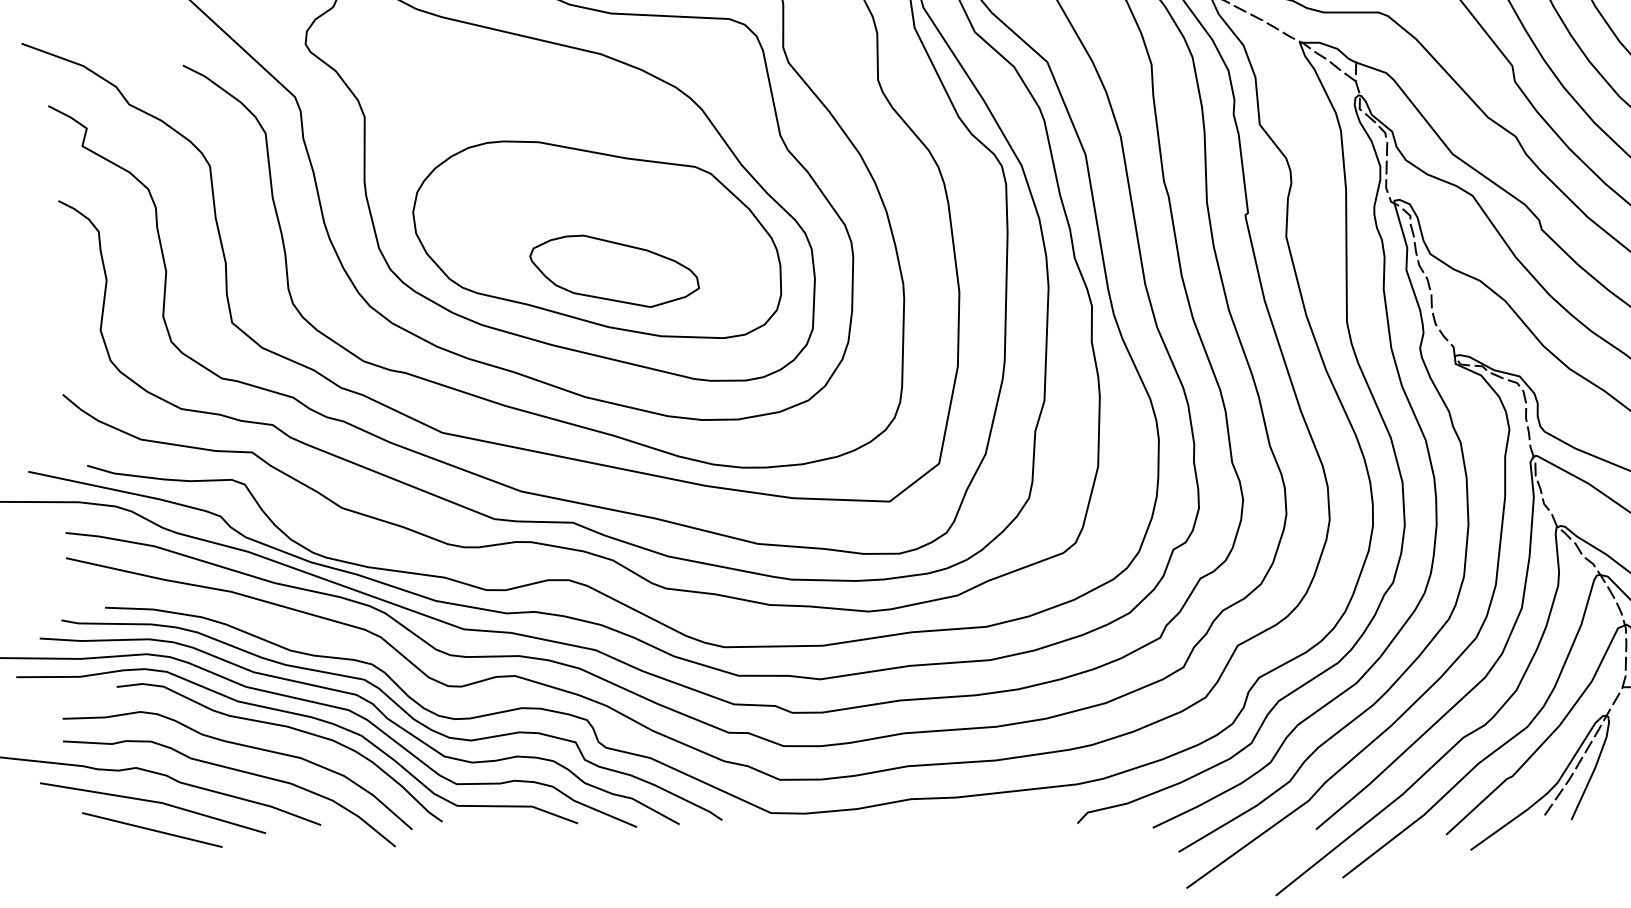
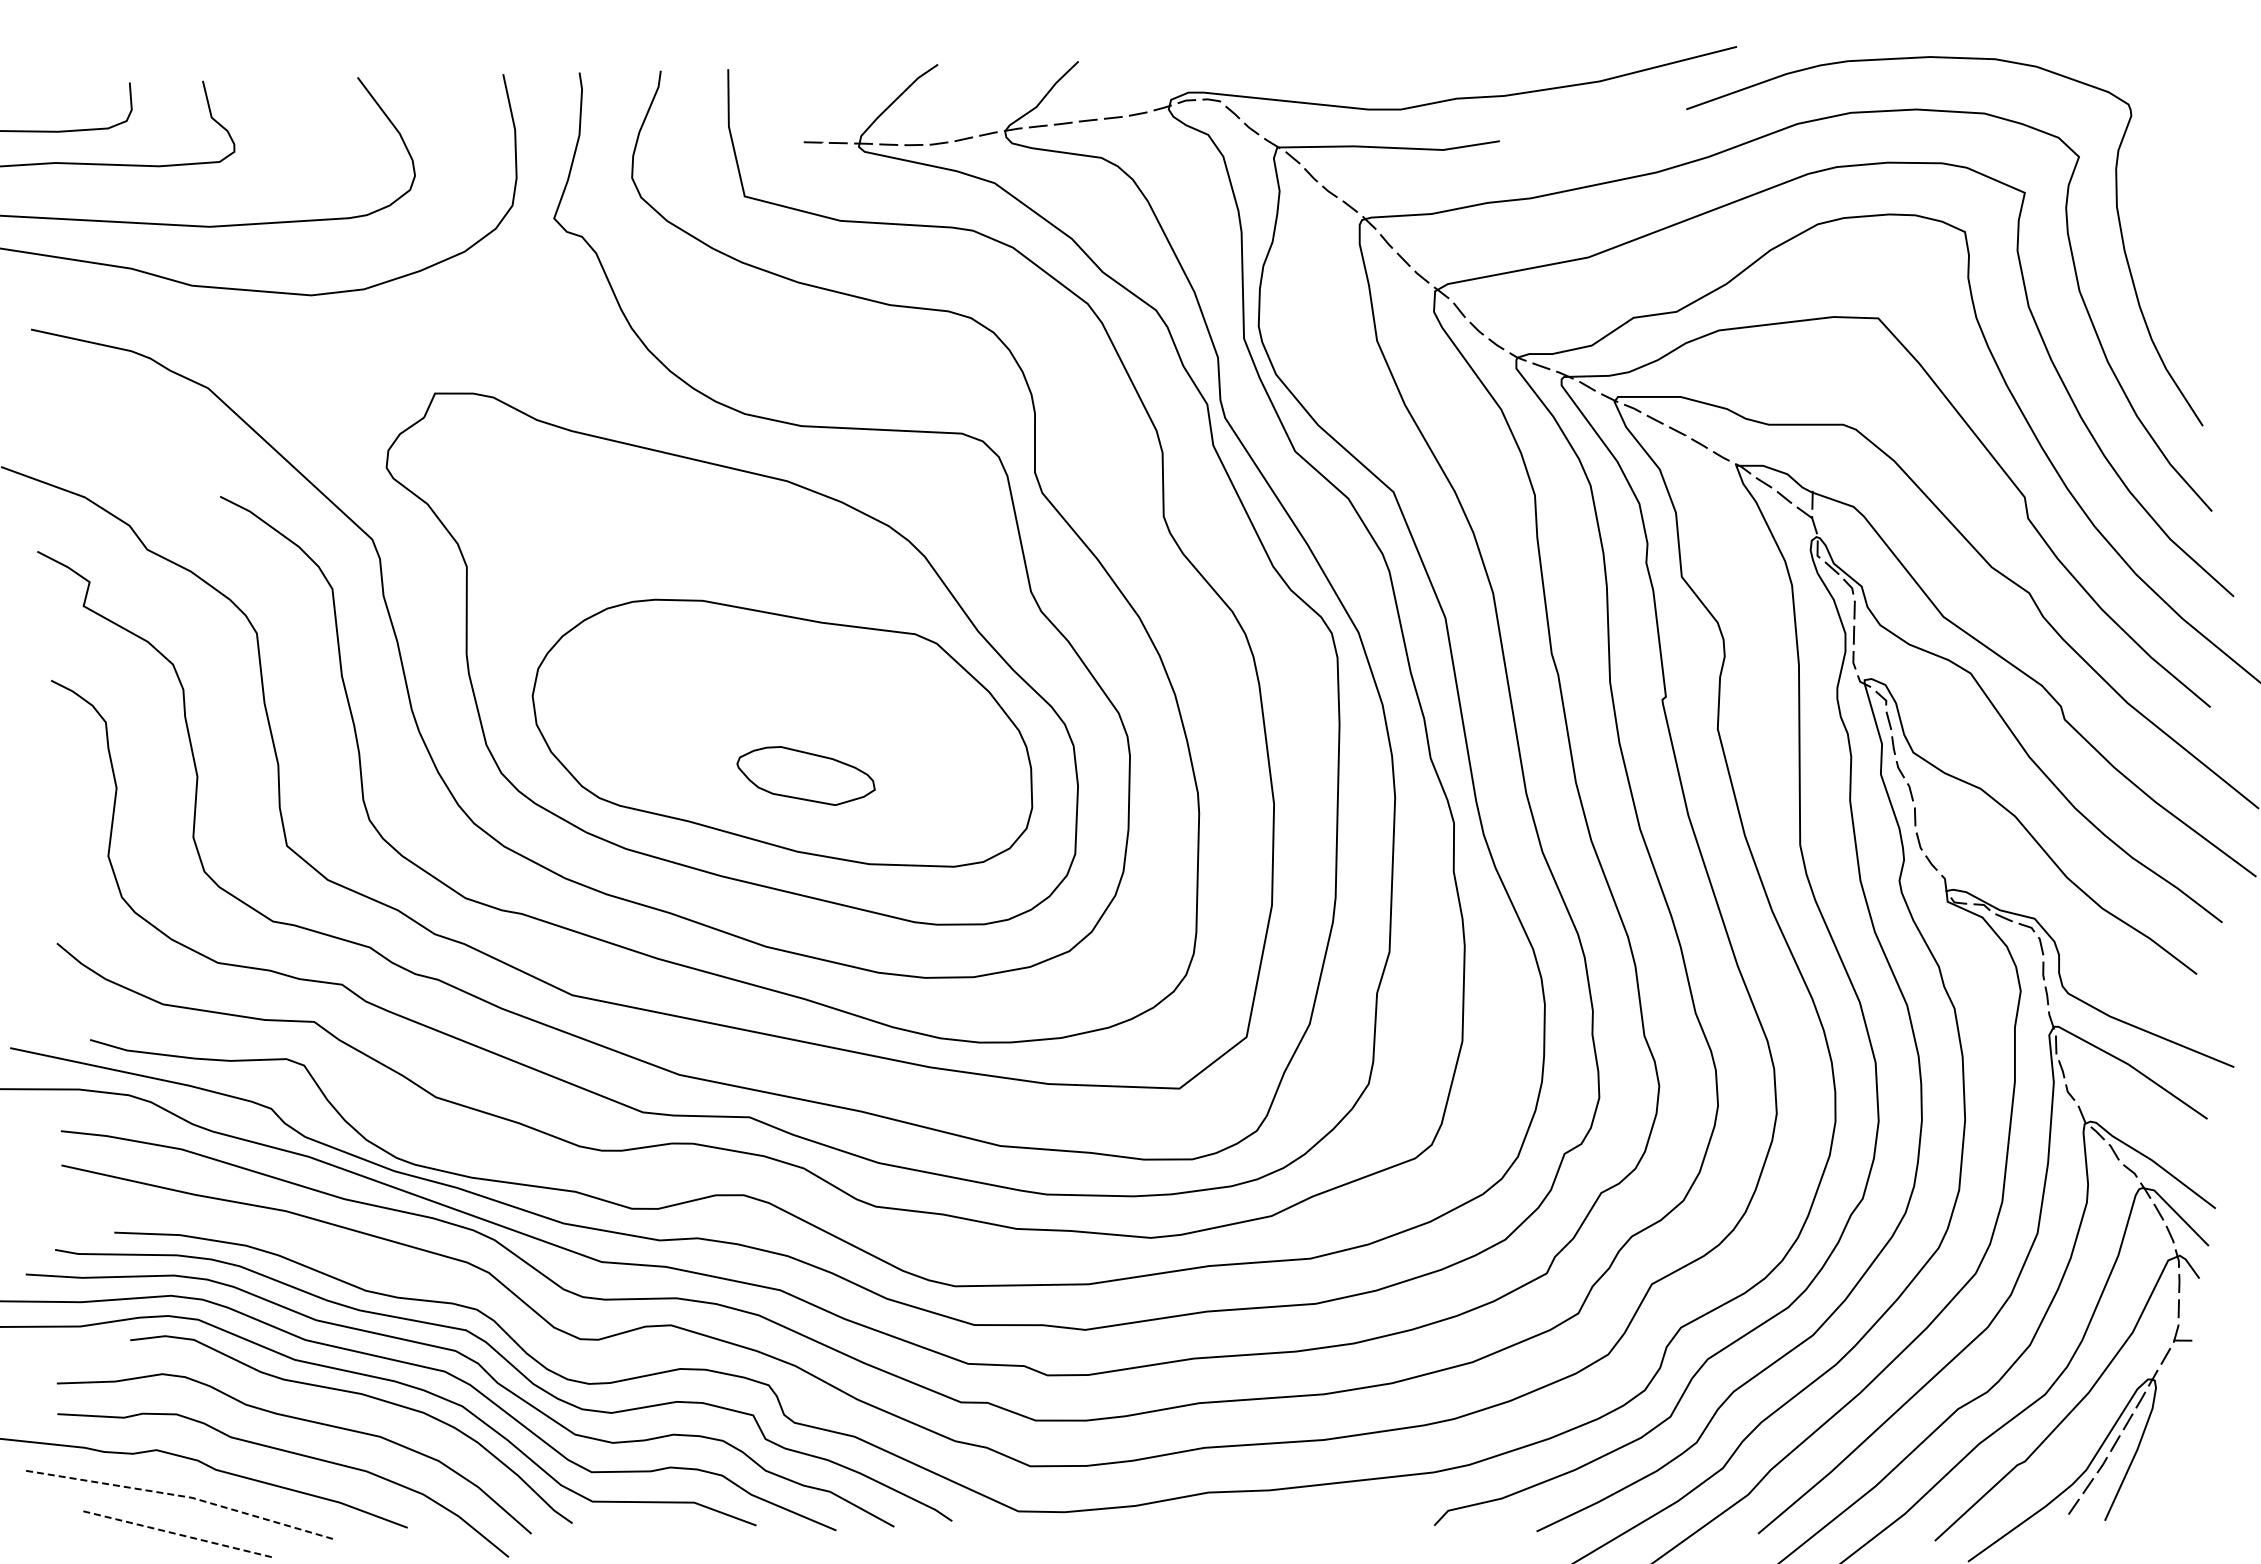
part: (614, 270) -> (805, 775), size x0.6
line: (155, 802) -> (182, 1496), solid -> dashed
line: (153, 830) -> (179, 1534), solid -> dashed

